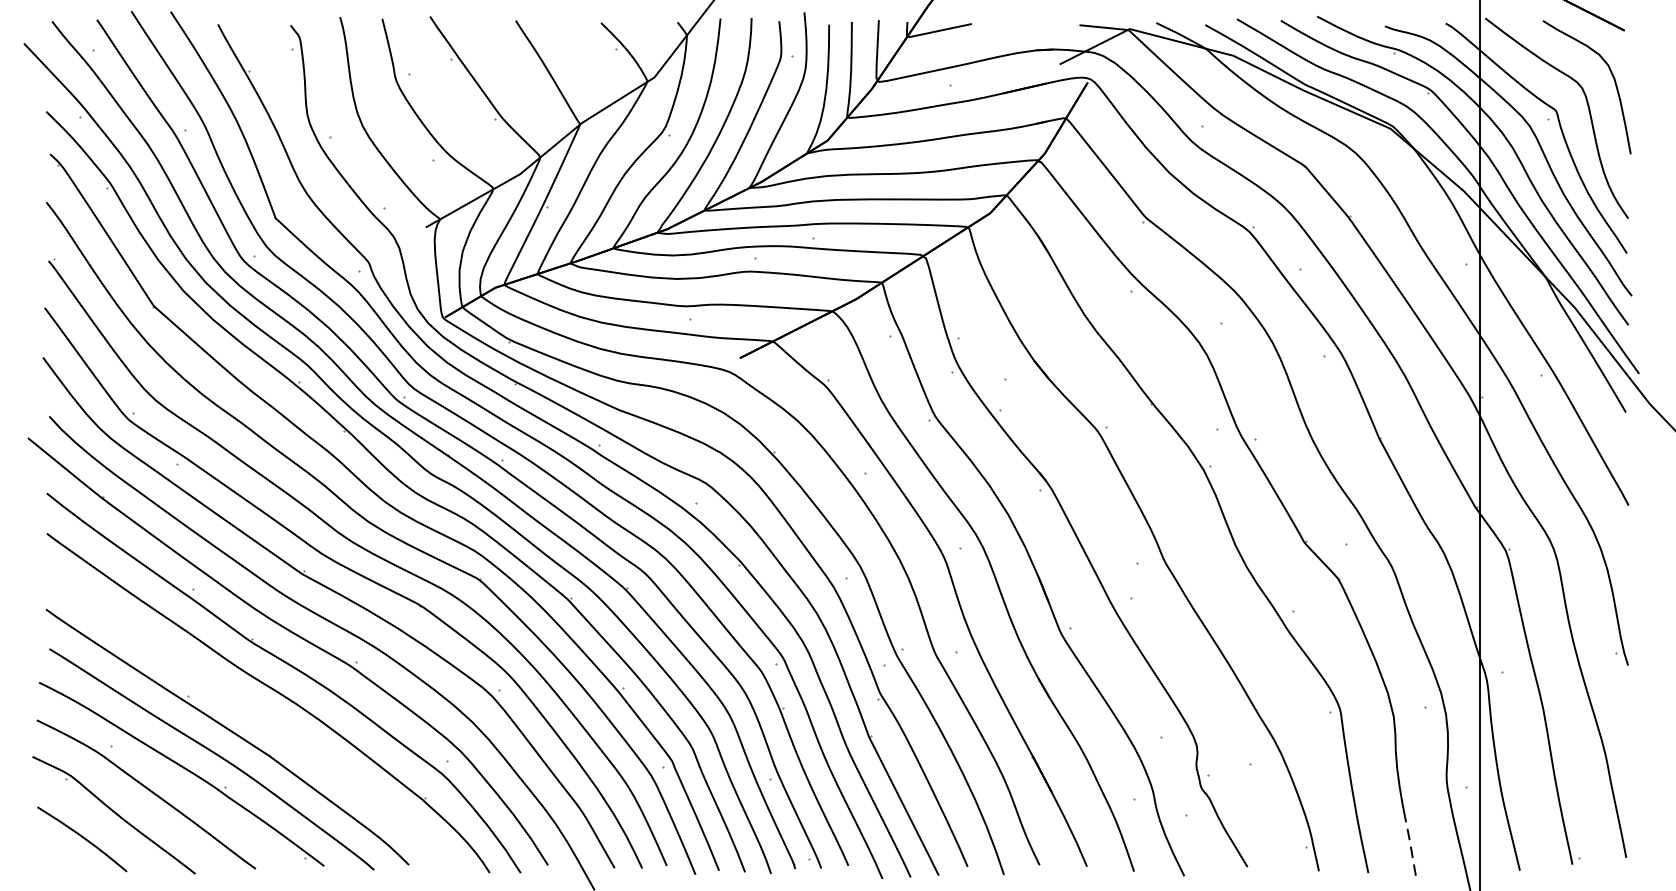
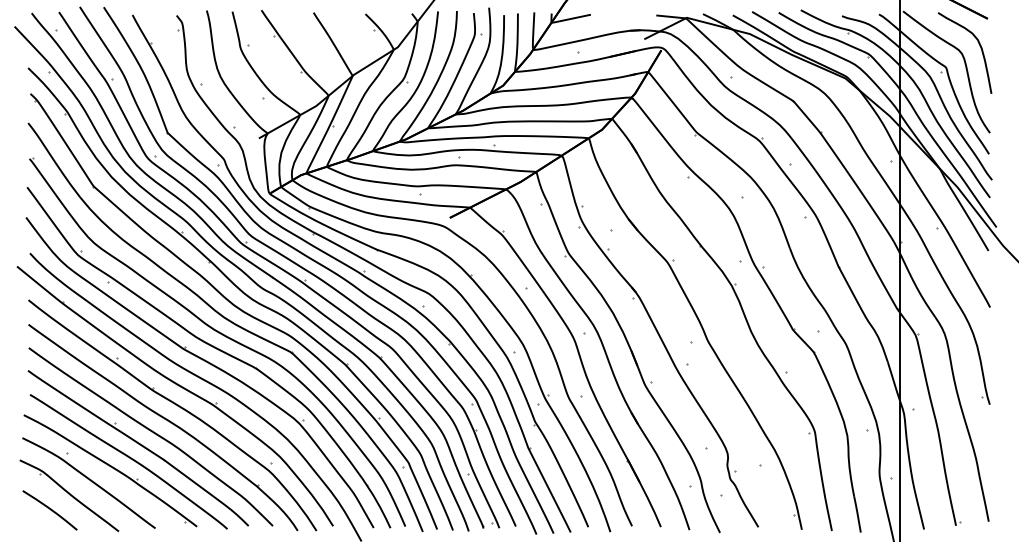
curve: (249, 711) -> (151, 432), added
line: (1410, 844) -> (857, 513), dashed -> solid

